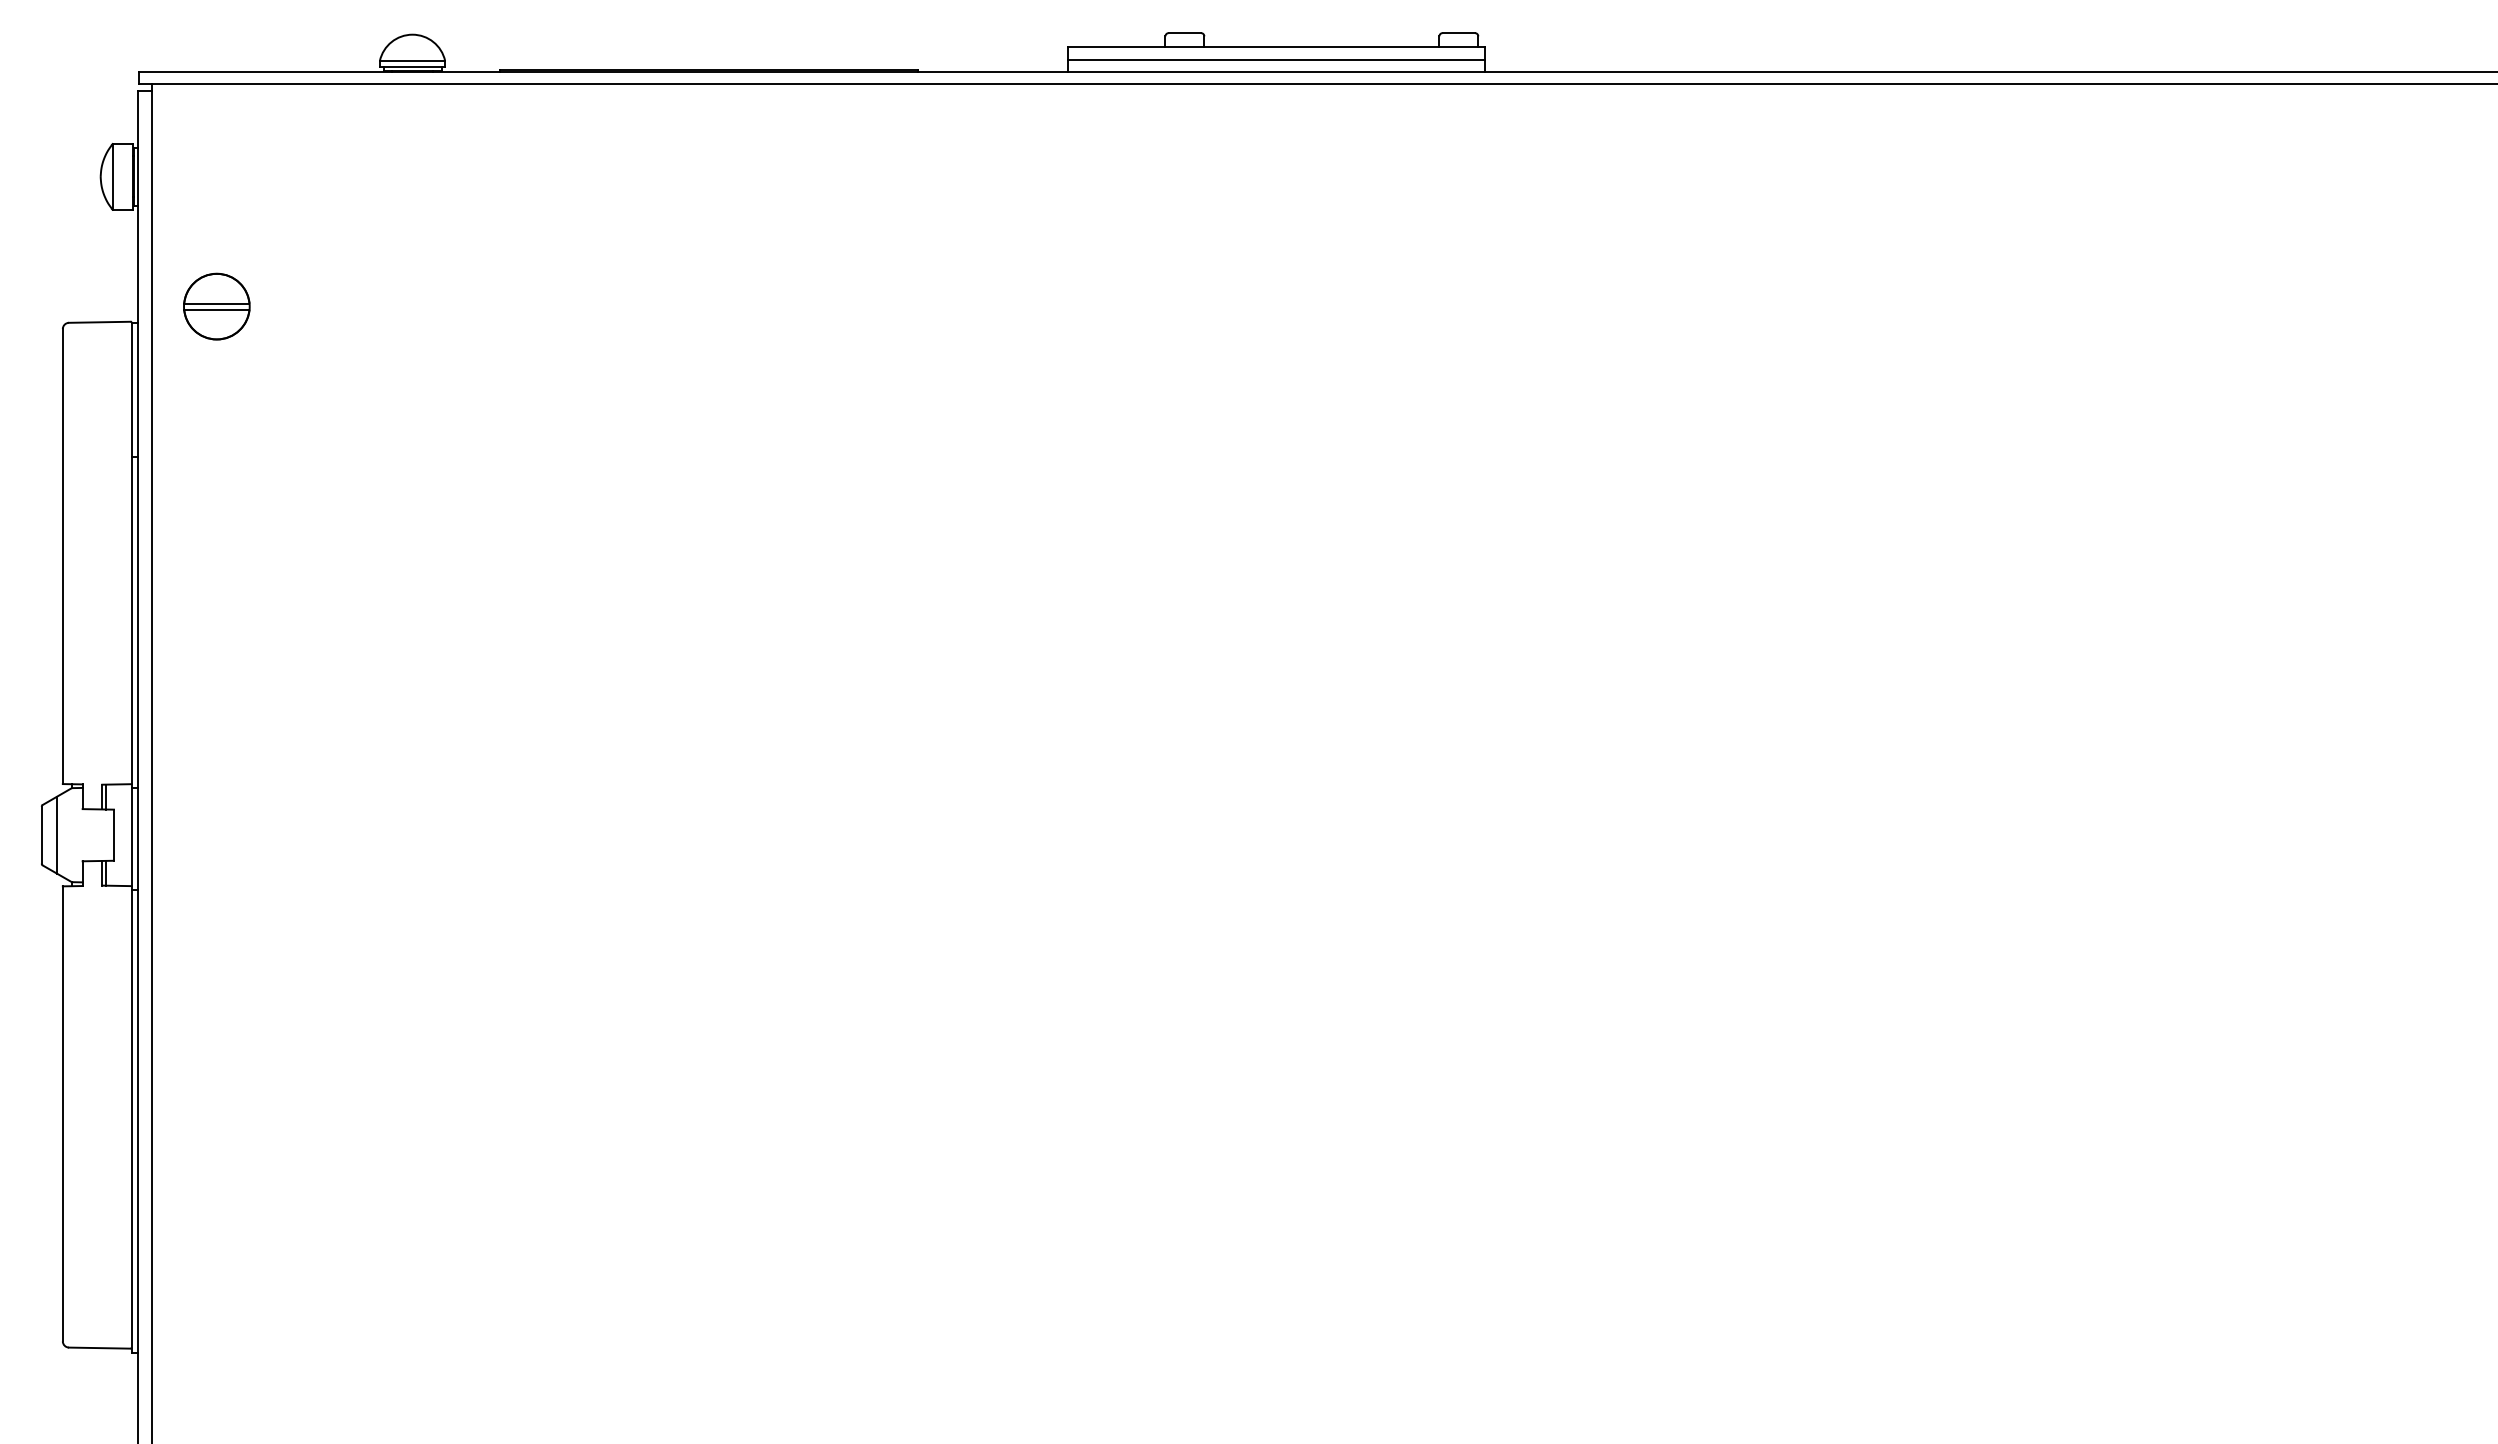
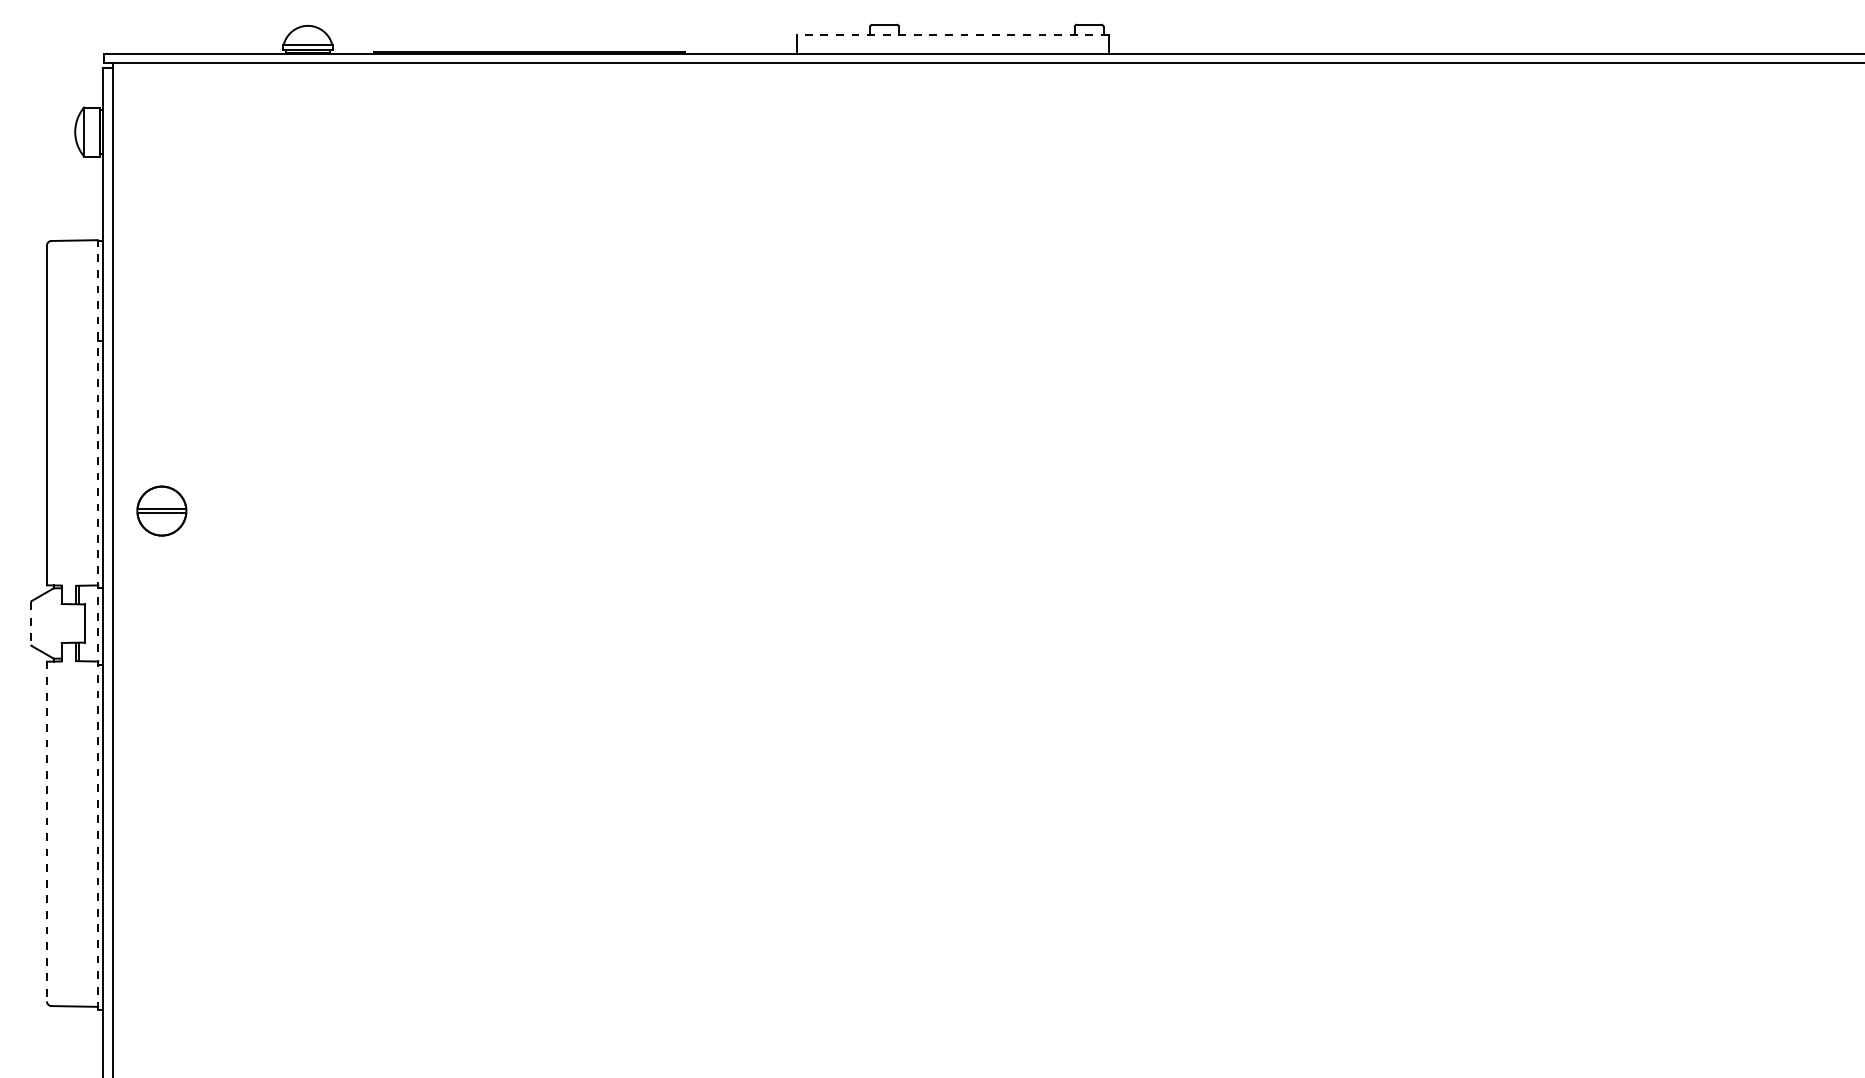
line: (1276, 47) -> (953, 35), solid -> dashed
line: (1275, 59) -> (952, 44), removed
part: (216, 306) -> (161, 511), moved
line: (56, 834) -> (42, 622), removed
line: (41, 835) -> (30, 623), solid -> dashed
line: (131, 837) -> (98, 625), solid -> dashed
line: (62, 1114) -> (46, 832), solid -> dashed

